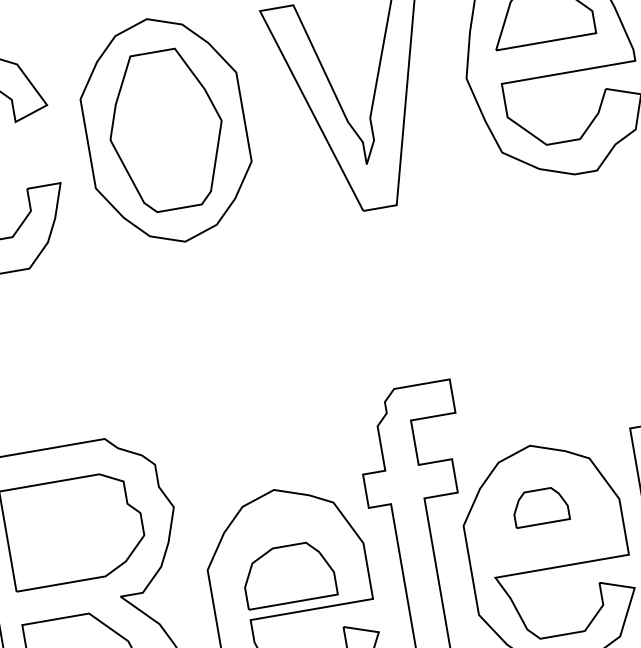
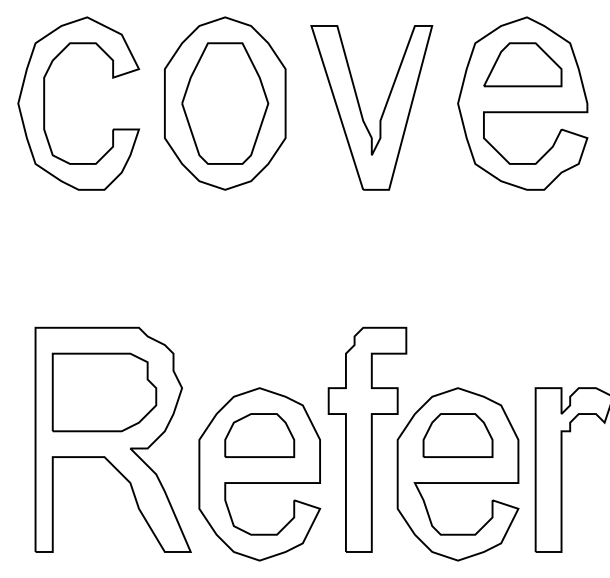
part: (539, 506) -> (457, 435), size x1.67
part: (288, 574) -> (259, 435), moved

